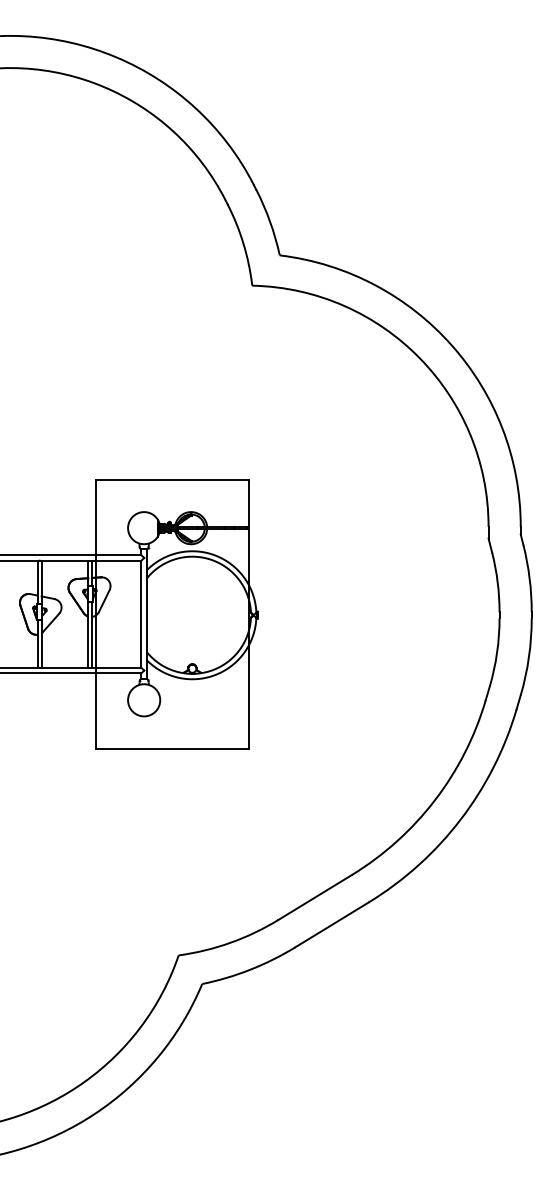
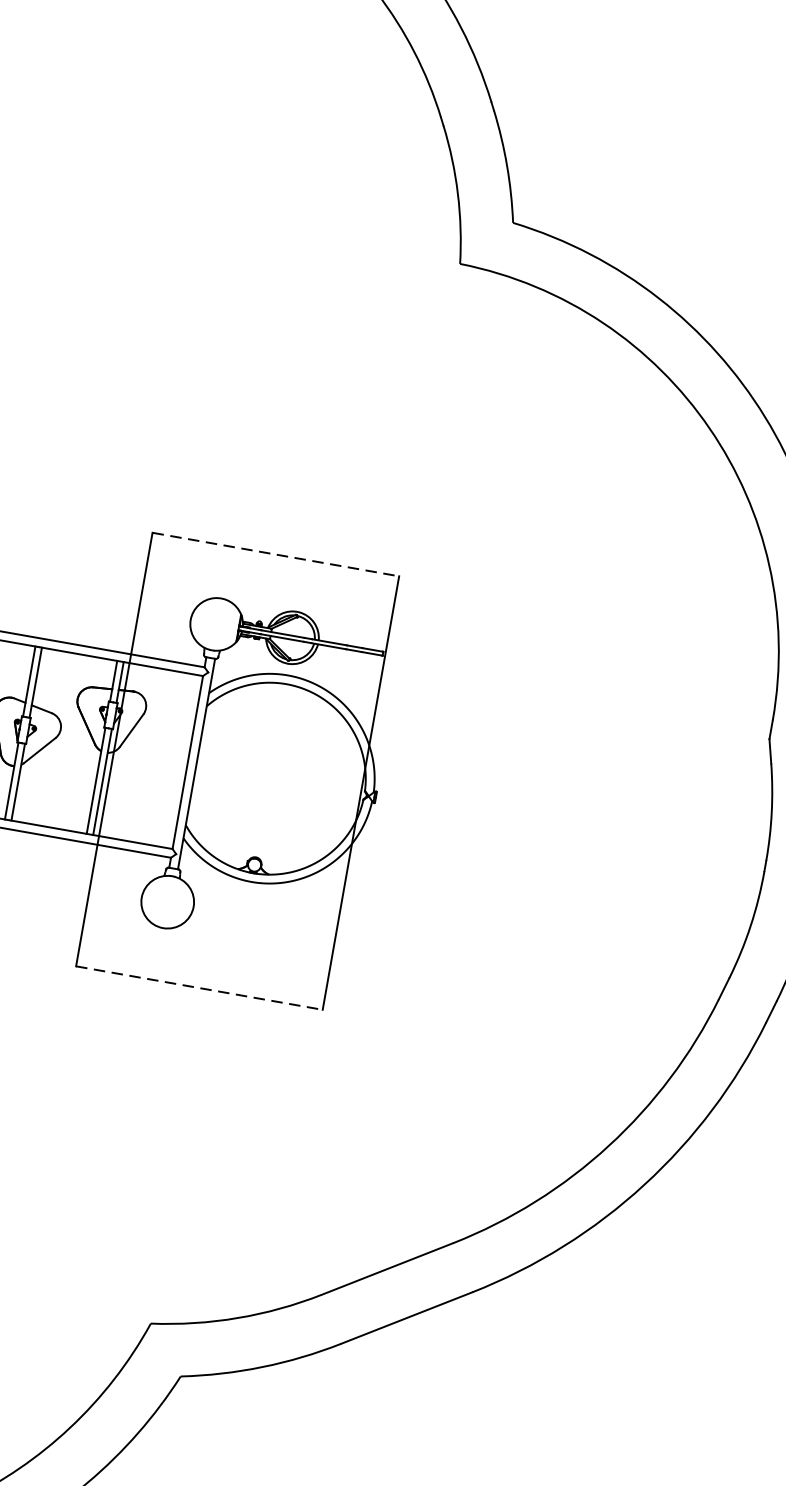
line: (172, 479) -> (276, 553), solid -> dashed
line: (172, 748) -> (199, 987), solid -> dashed

